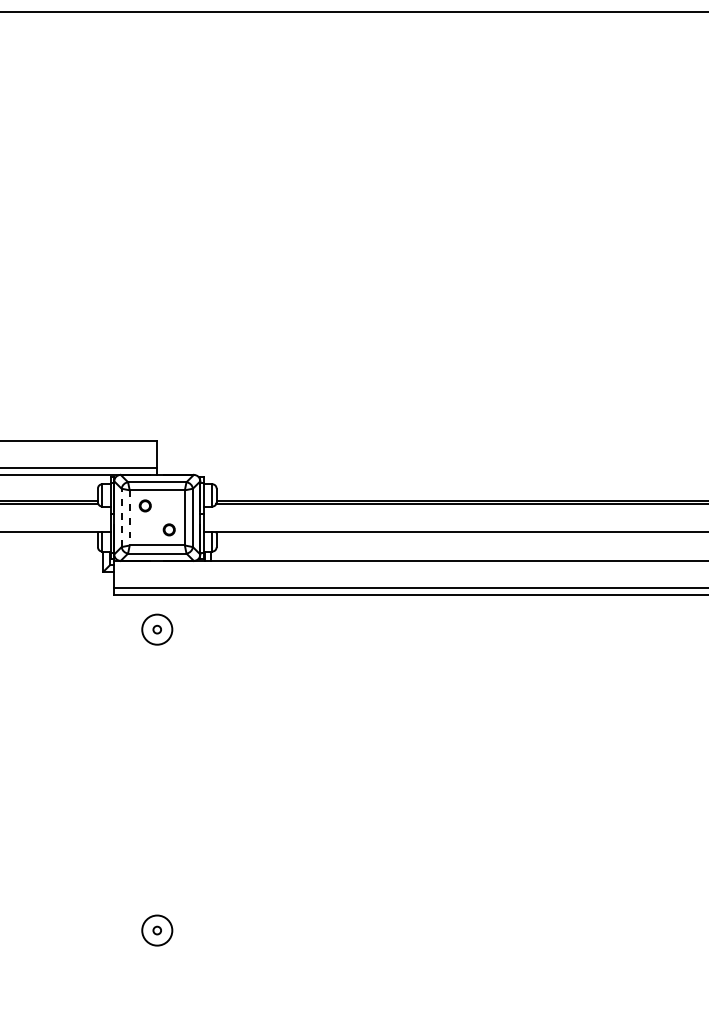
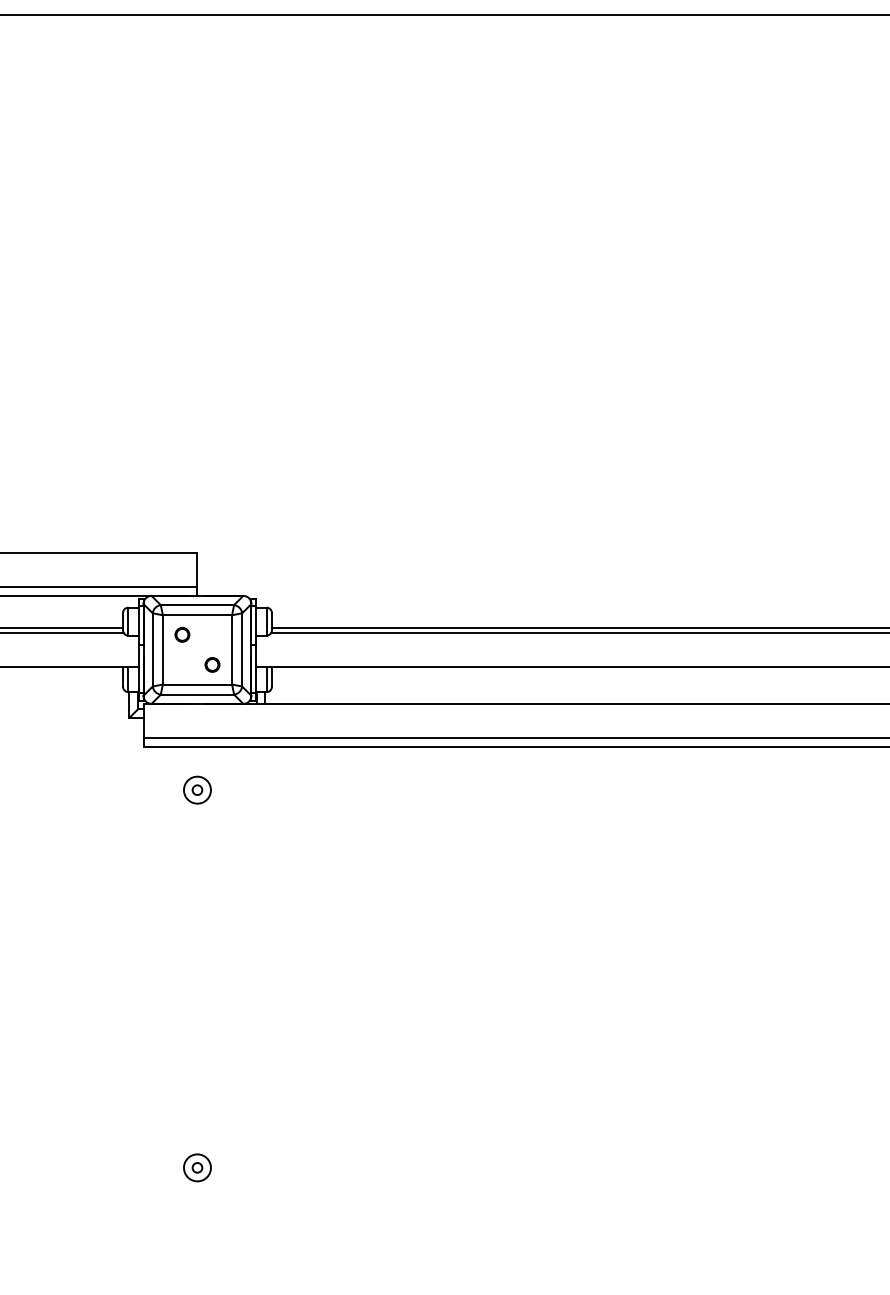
line: (121, 517) -> (152, 649), dashed -> solid
line: (129, 517) -> (162, 649), dashed -> solid
circle: (156, 629) -> (196, 789), size x0.71
circle: (156, 930) -> (196, 1167), size x0.71

